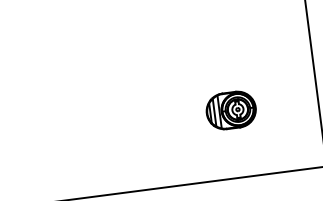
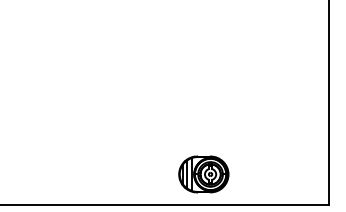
part: (230, 110) -> (203, 174), moved

